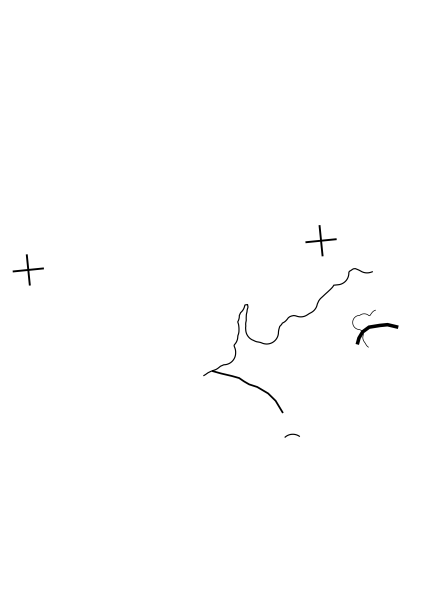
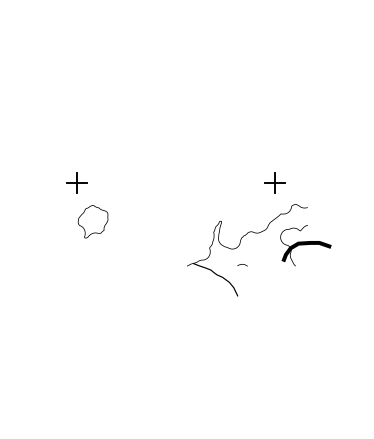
part: (57, 323) -> (92, 221), added
part: (375, 327) -> (305, 245), size x1.67
curve: (291, 434) -> (242, 264), moved

